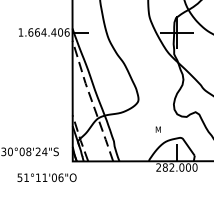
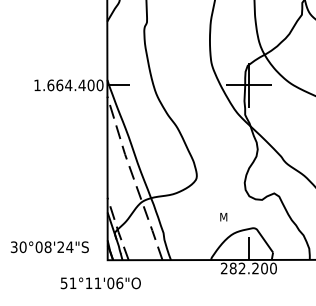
text: (66, 31) -> (99, 84), 1.664.406 -> 1.664.400
text: (181, 167) -> (255, 268), 282.000 -> 282.200
text: (46, 177) -> (100, 283), moved

